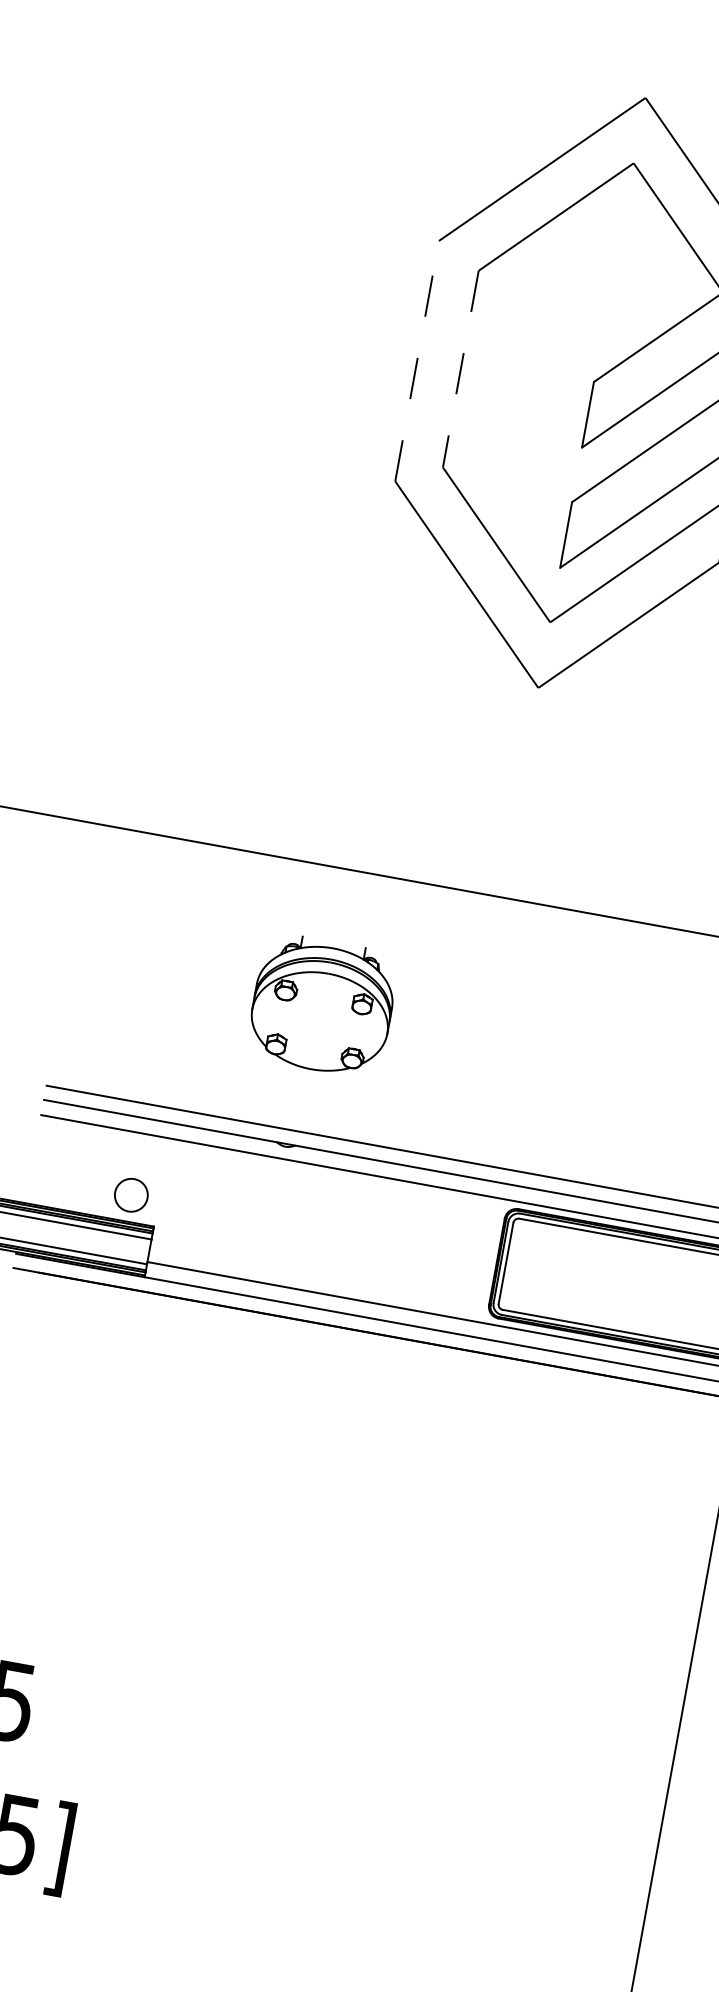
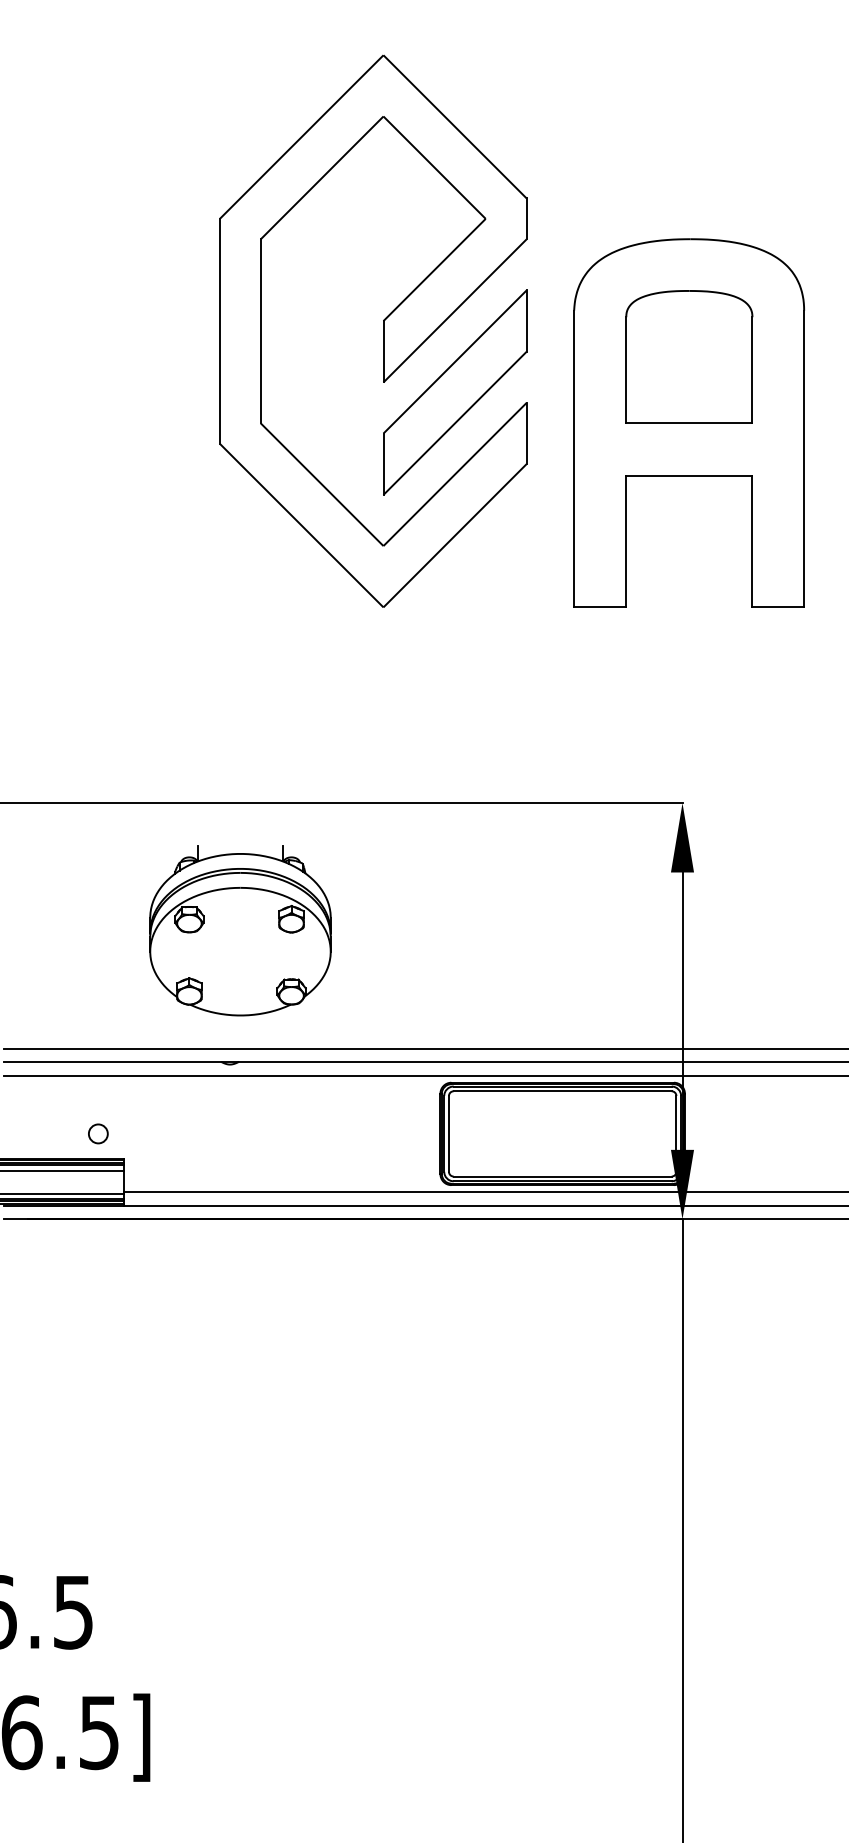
line: (416, 360) -> (219, 330), dashed -> solid
line: (460, 369) -> (260, 331), dashed -> solid
part: (322, 1005) -> (240, 930), size x1.43
circle: (130, 1194) -> (97, 1133), size x0.62

